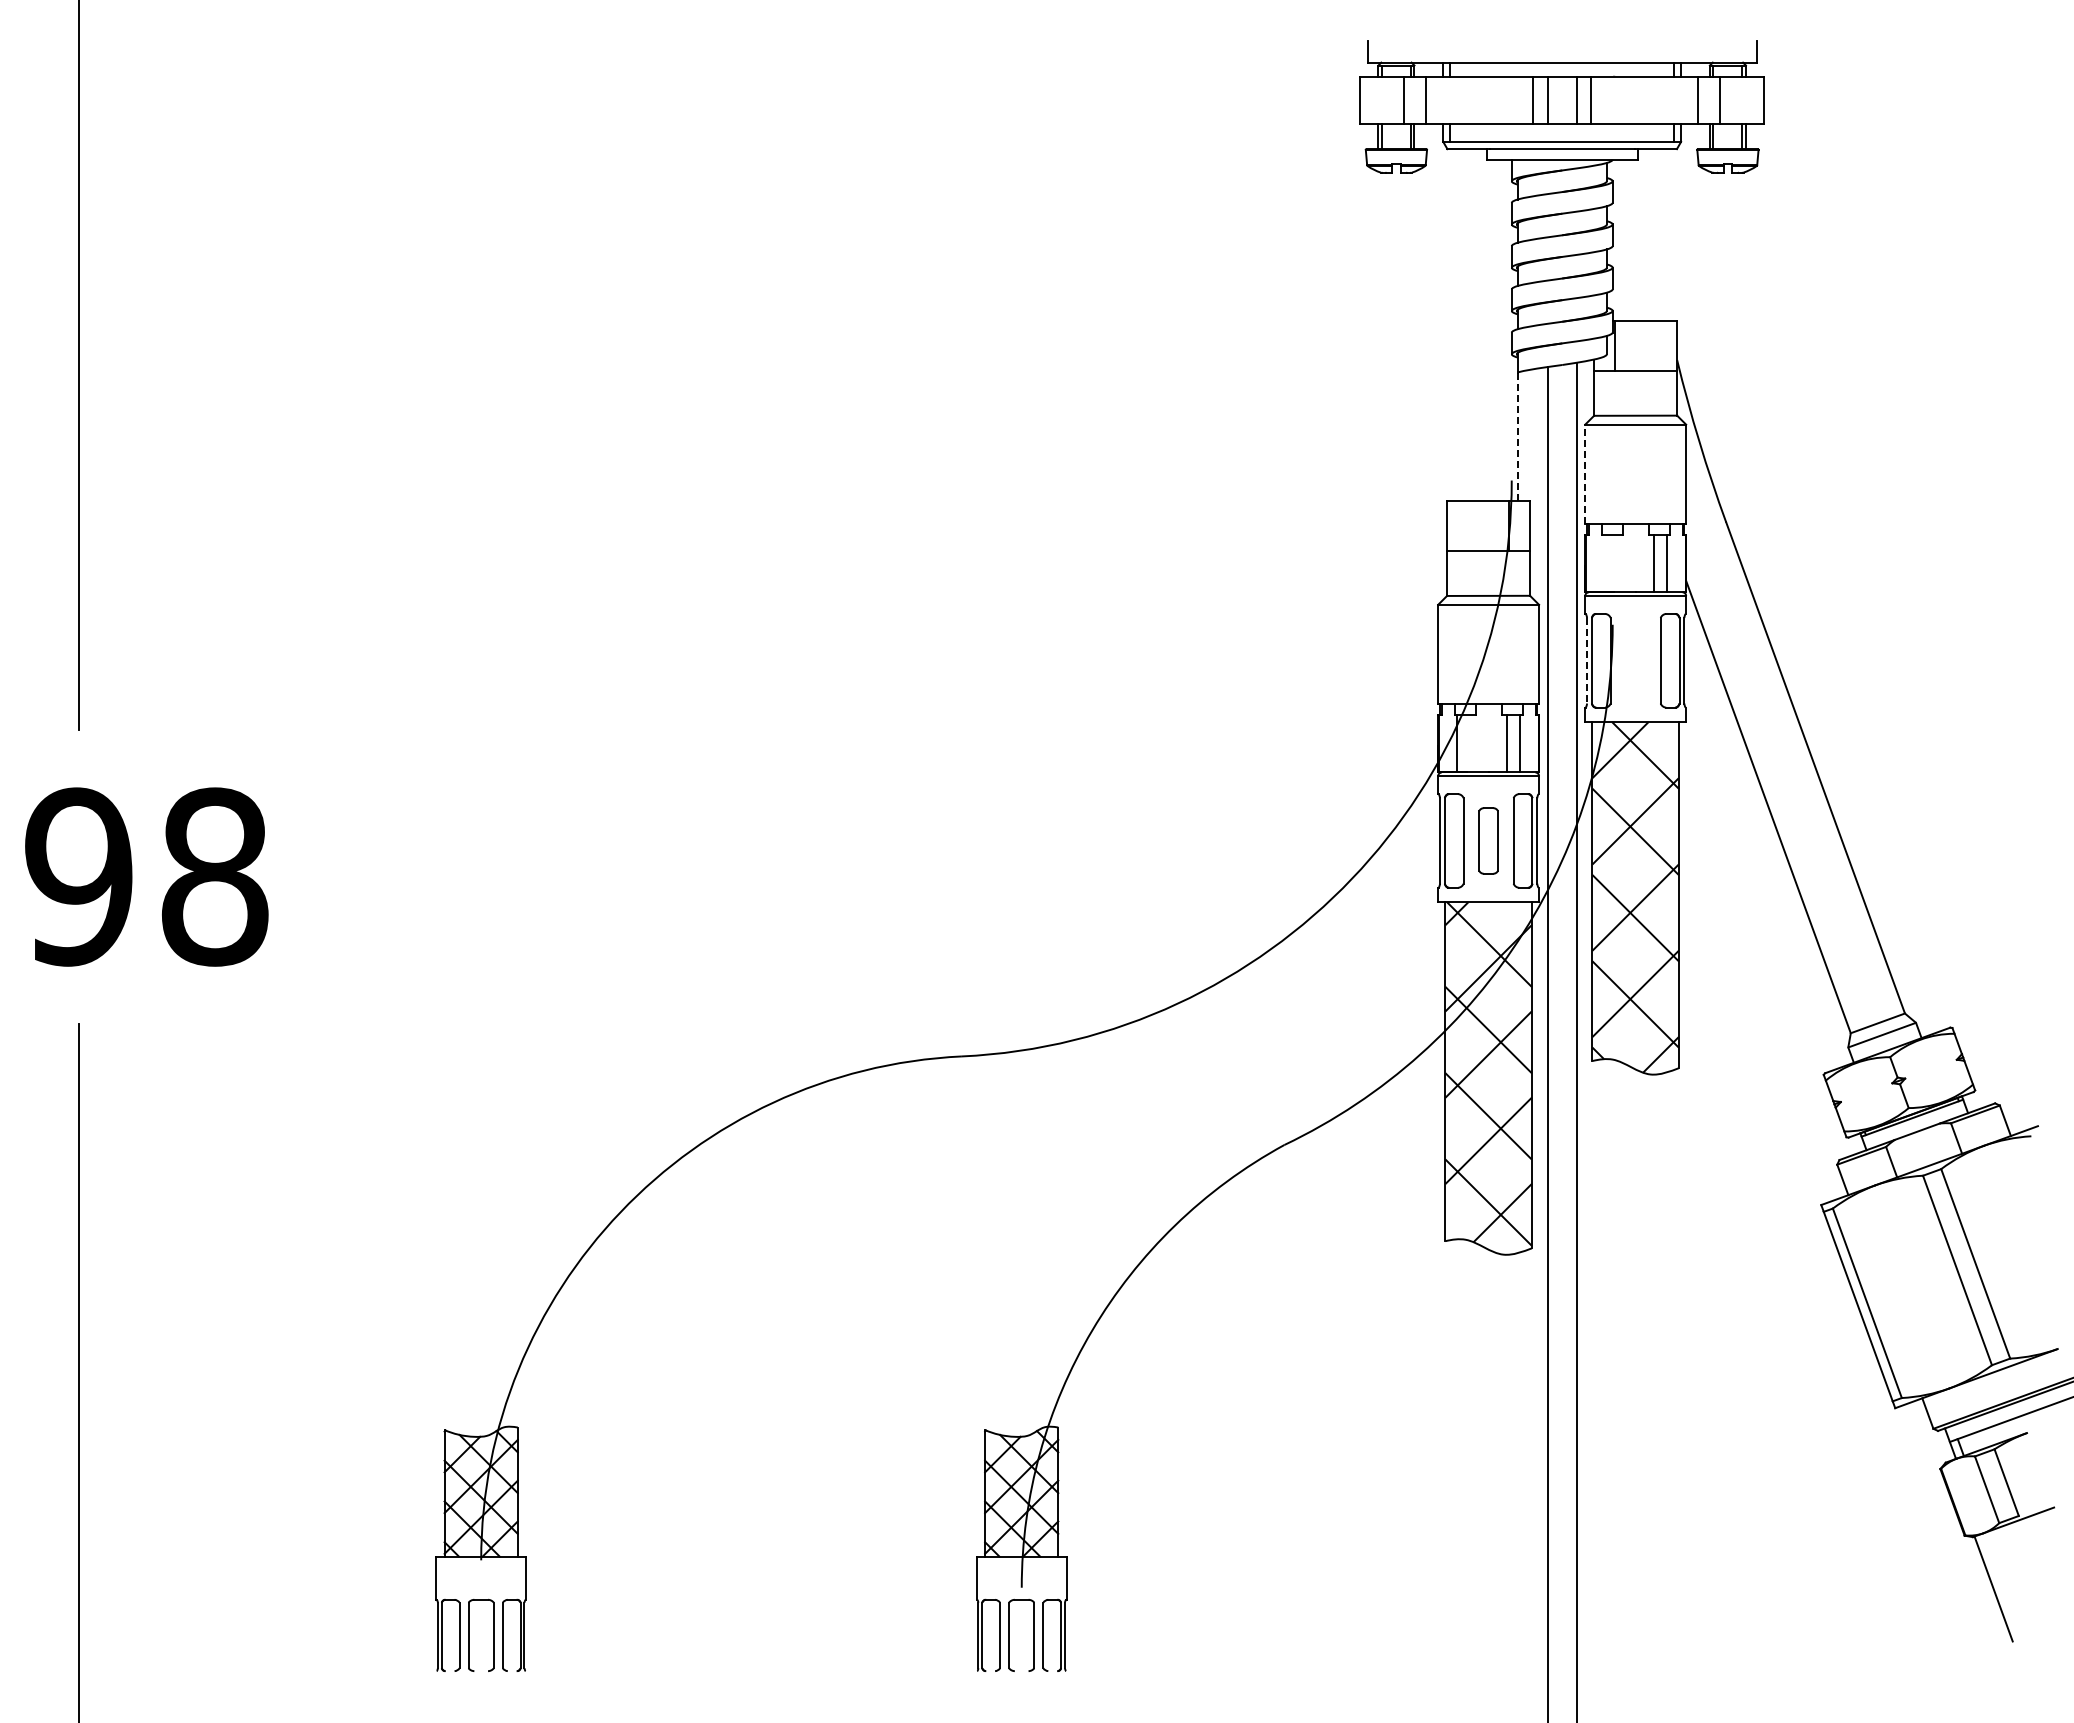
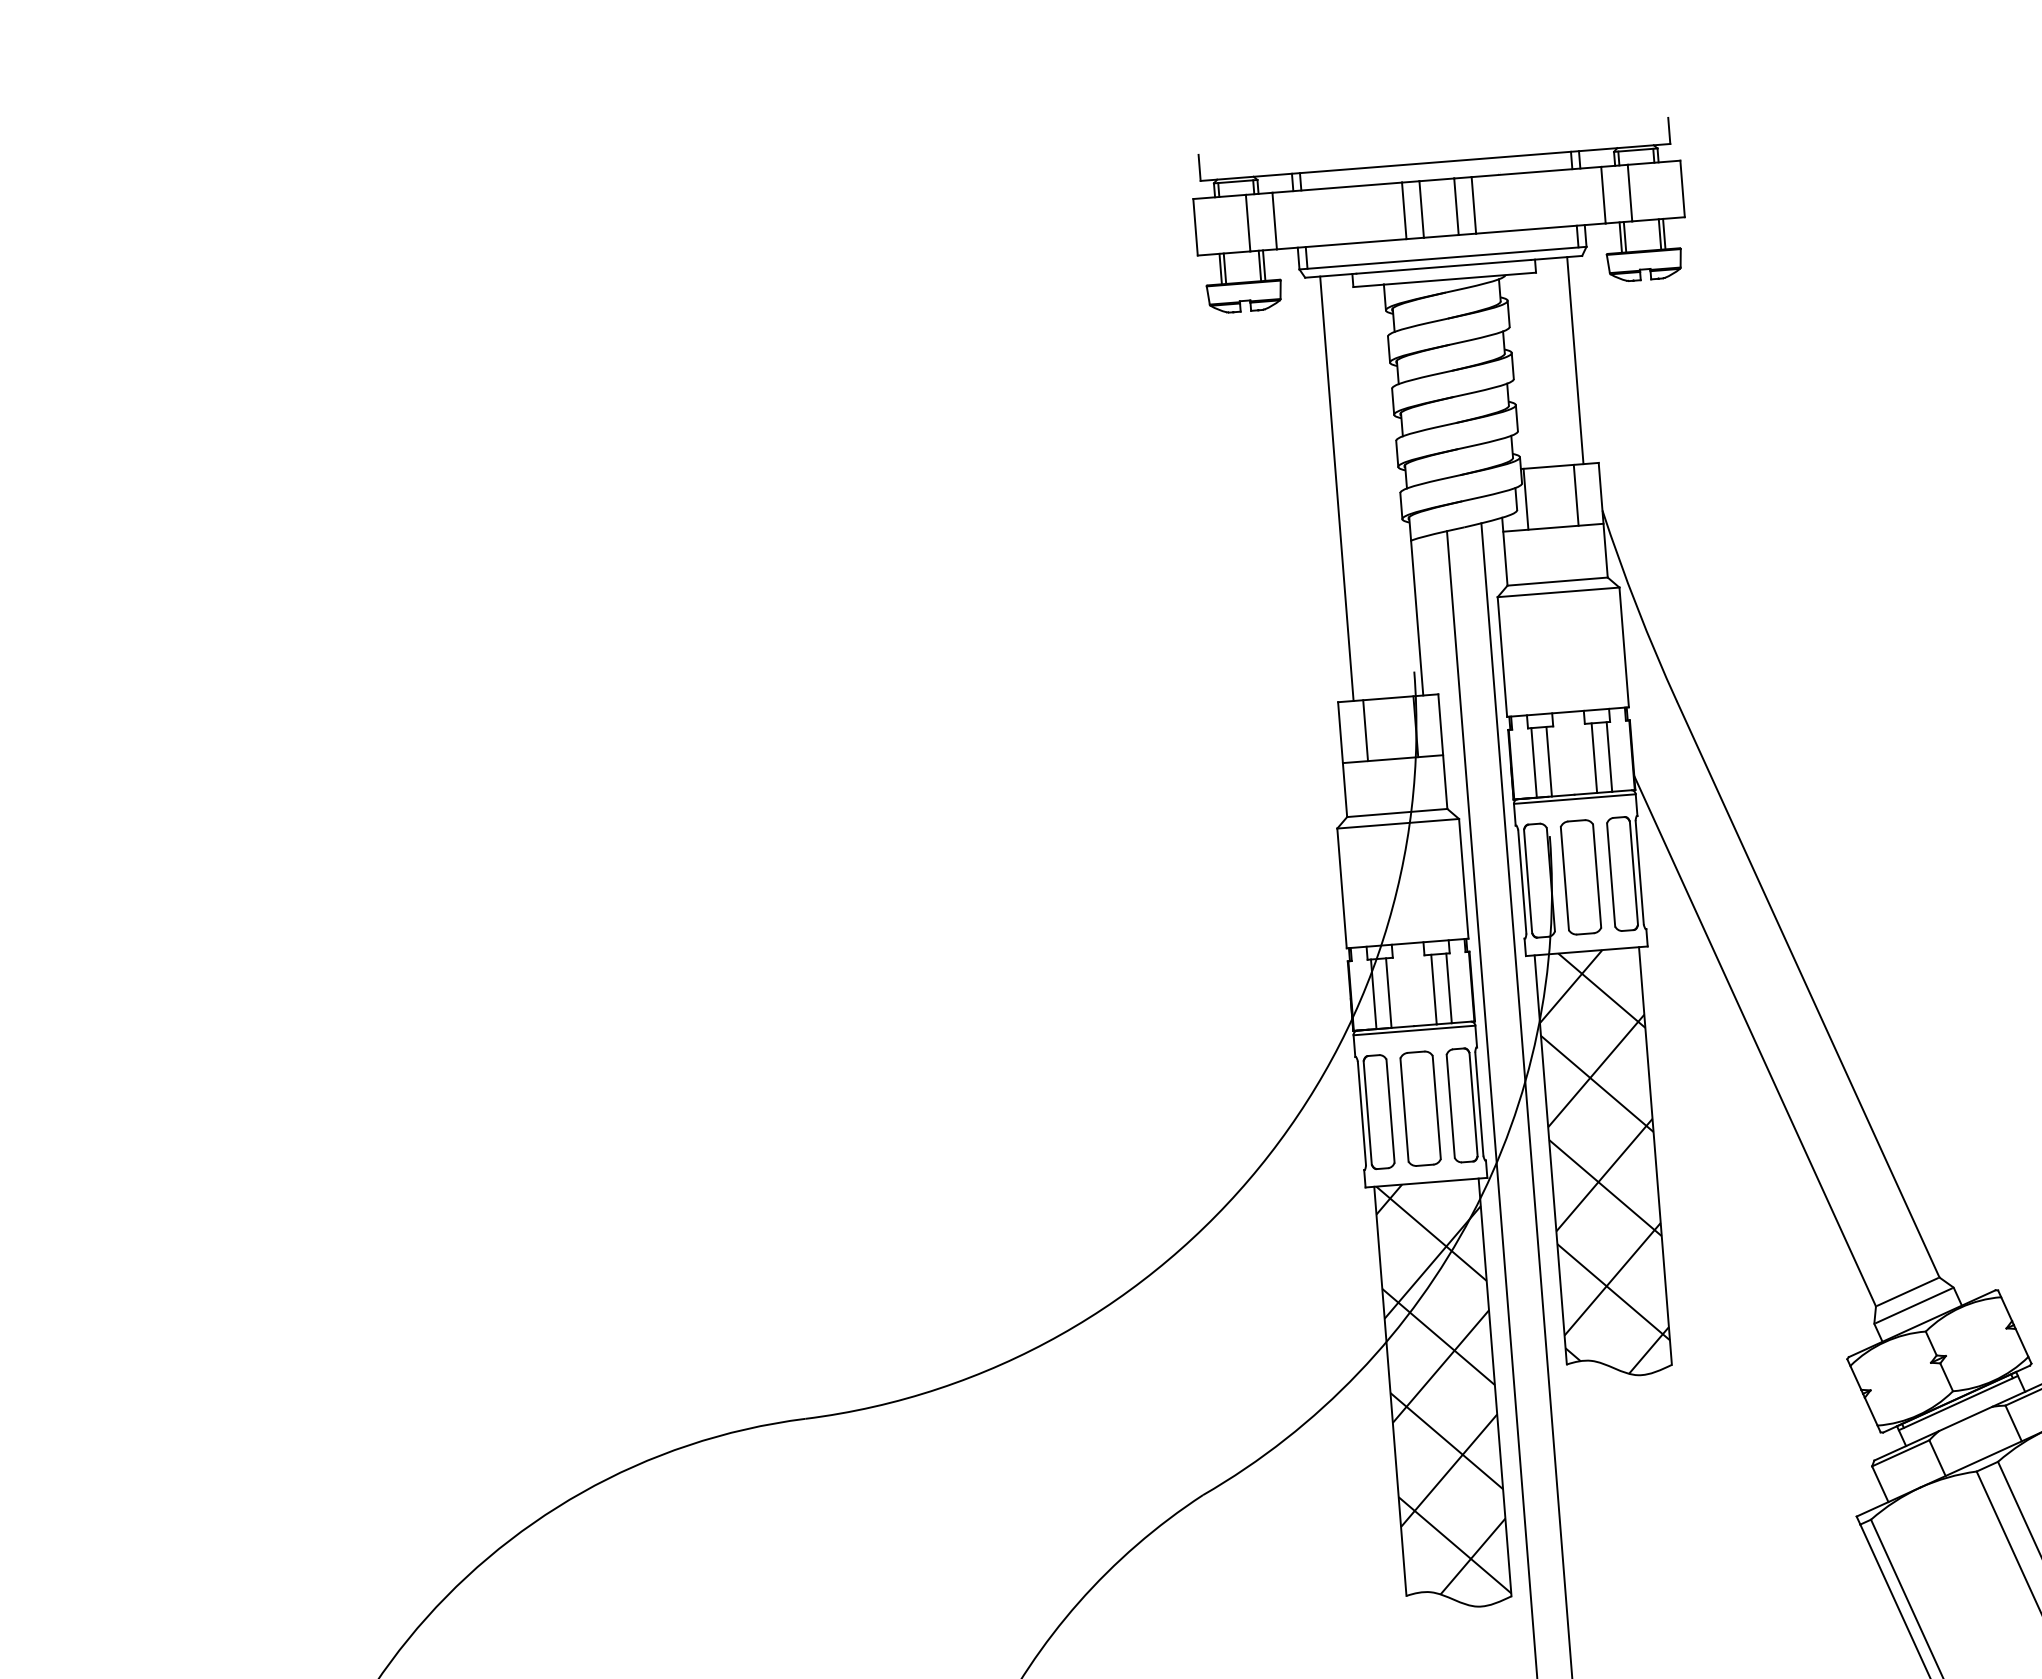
line: (1664, 234) -> (1575, 360), added
line: (1459, 324) -> (1336, 488), added
line: (1656, 345) -> (1576, 494), added
line: (1517, 437) -> (1417, 619), dashed -> solid
line: (1585, 474) -> (1502, 657), dashed -> solid
line: (1467, 525) -> (1365, 730), added
line: (1604, 563) -> (1534, 762), added
line: (1616, 563) -> (1548, 761), added
line: (1587, 660) -> (1522, 881), dashed -> solid
part: (1635, 660) -> (1580, 877), added
line: (1469, 743) -> (1388, 992), added
part: (1488, 840) -> (1420, 1108), size x1.43

